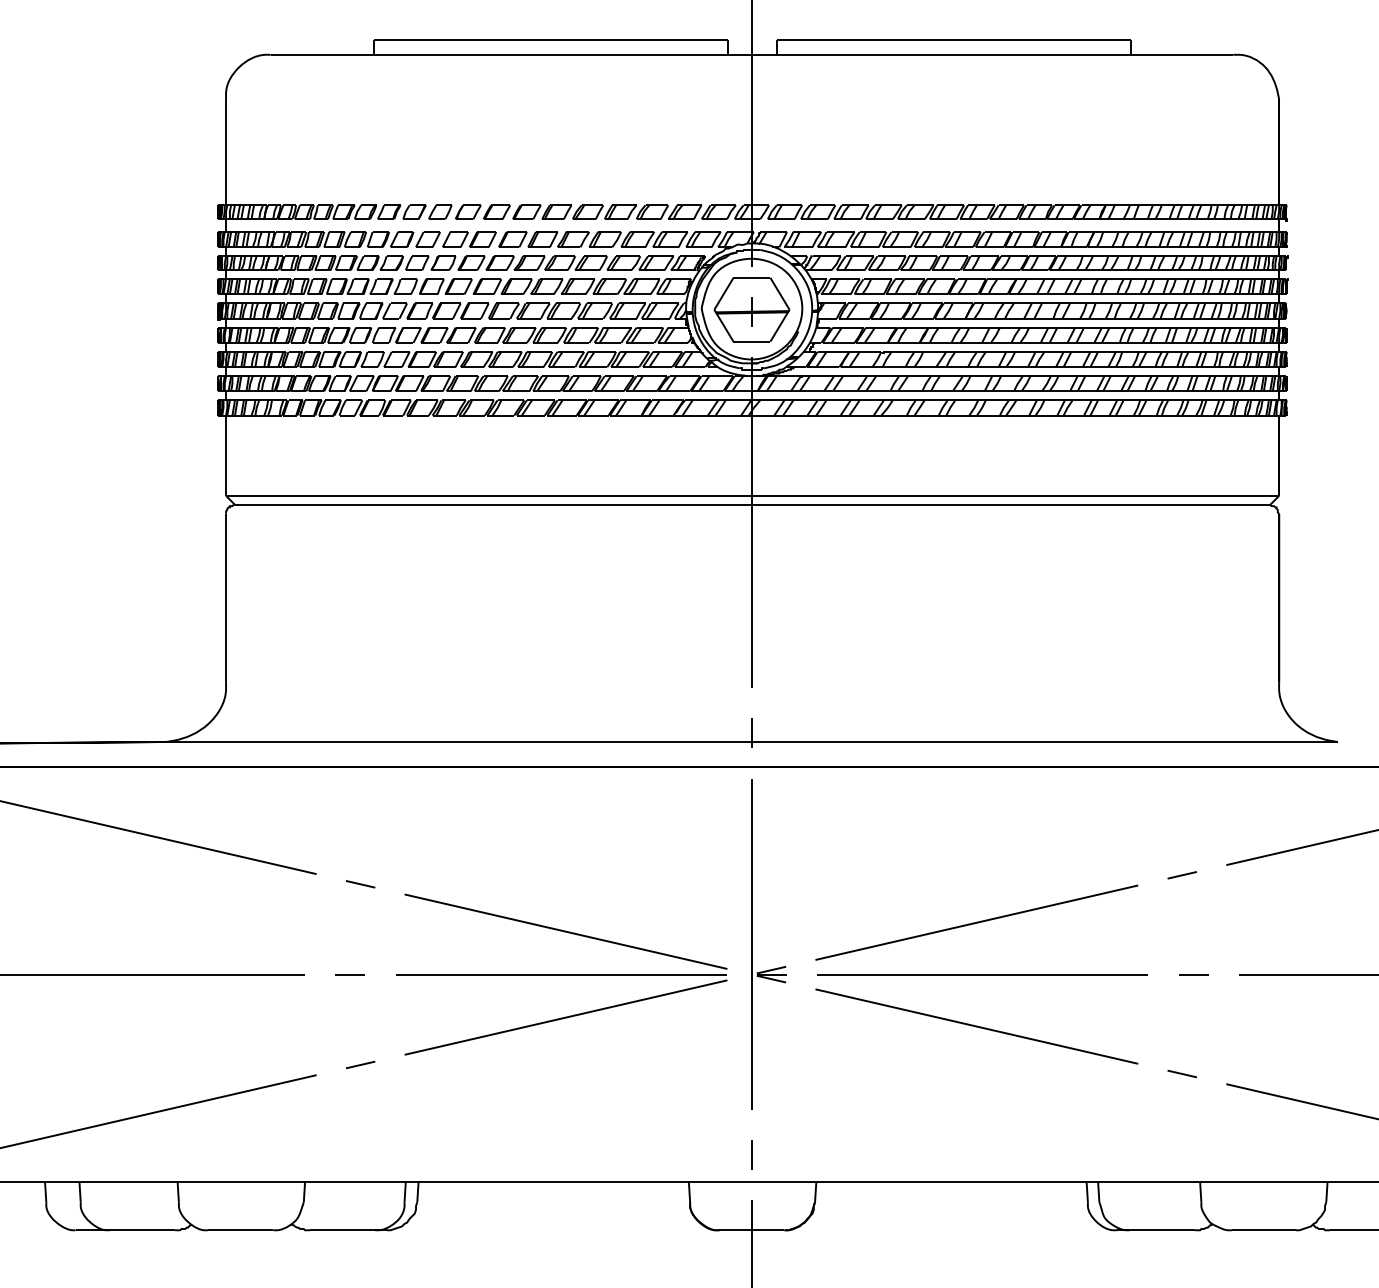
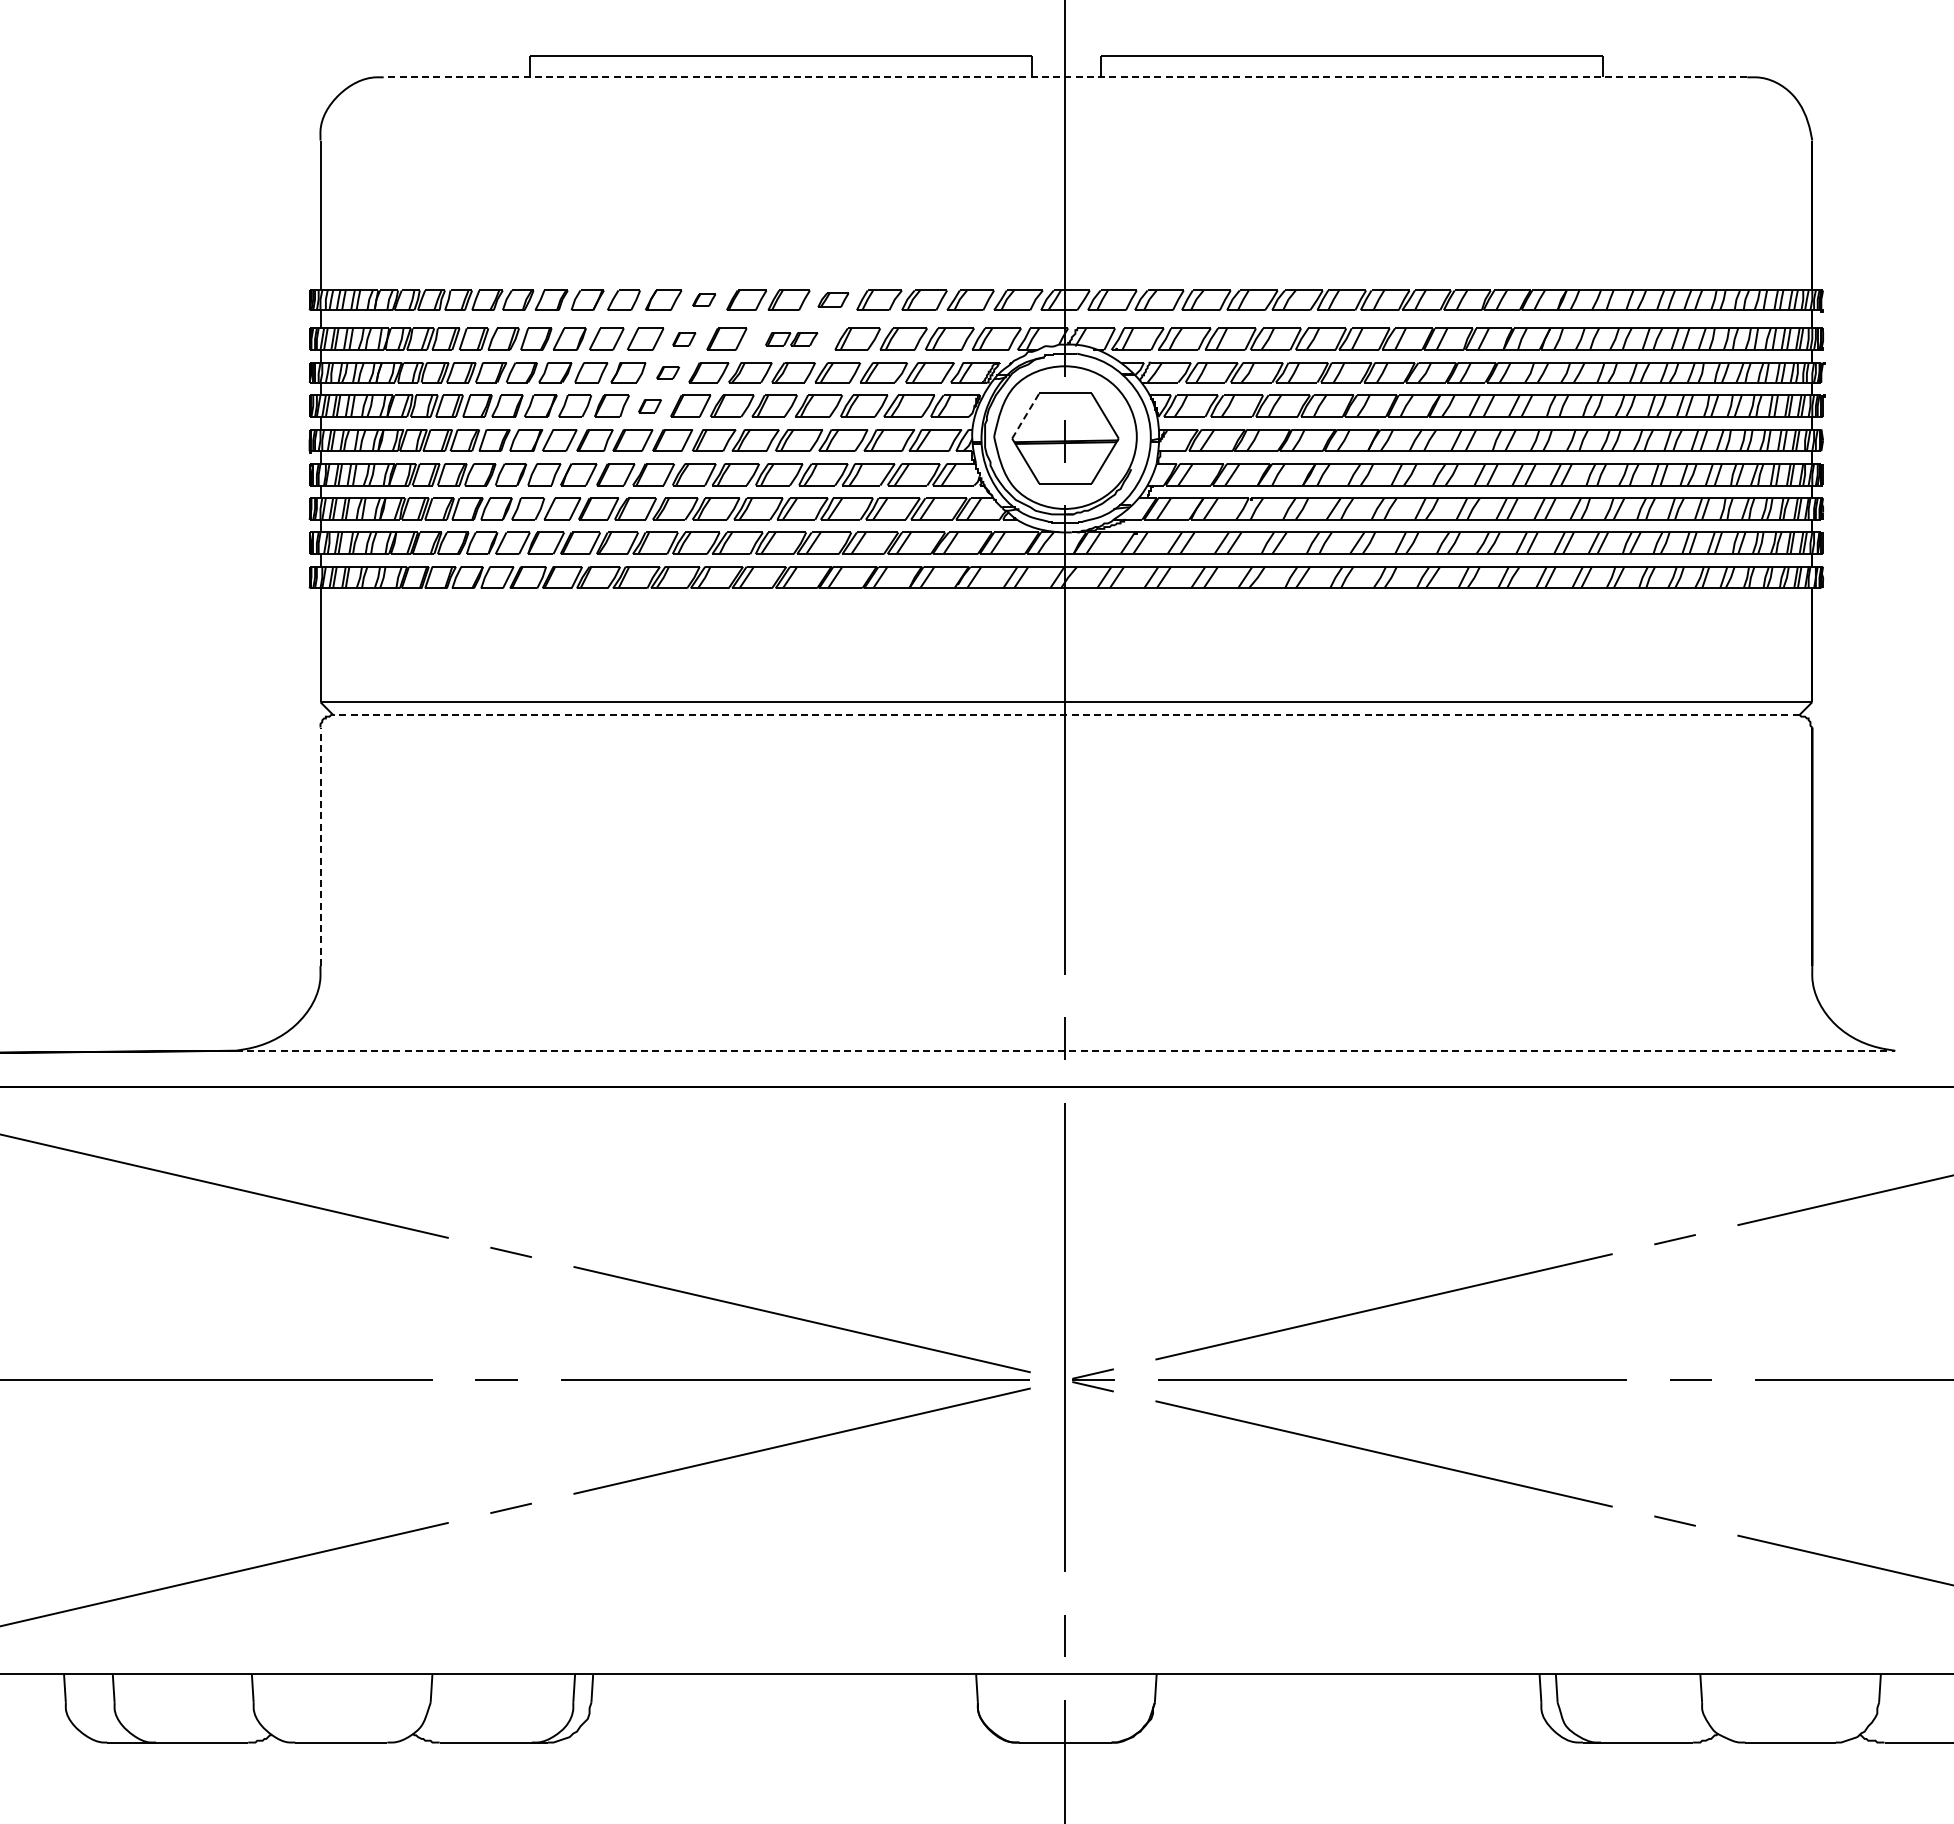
line: (751, 54) -> (1065, 77), solid -> dashed
part: (496, 211) -> (703, 299), size x0.6
part: (588, 211) -> (833, 299), size x0.7
part: (482, 239) -> (683, 338), size x0.6
part: (558, 239) -> (791, 338), size x0.6
part: (471, 263) -> (667, 372), size x0.6
part: (458, 286) -> (649, 405), size x0.6
line: (724, 293) -> (1026, 415), solid -> dashed
line: (751, 504) -> (1065, 714), solid -> dashed
line: (226, 597) -> (320, 846), solid -> dashed
line: (751, 741) -> (1065, 1050), solid -> dashed

